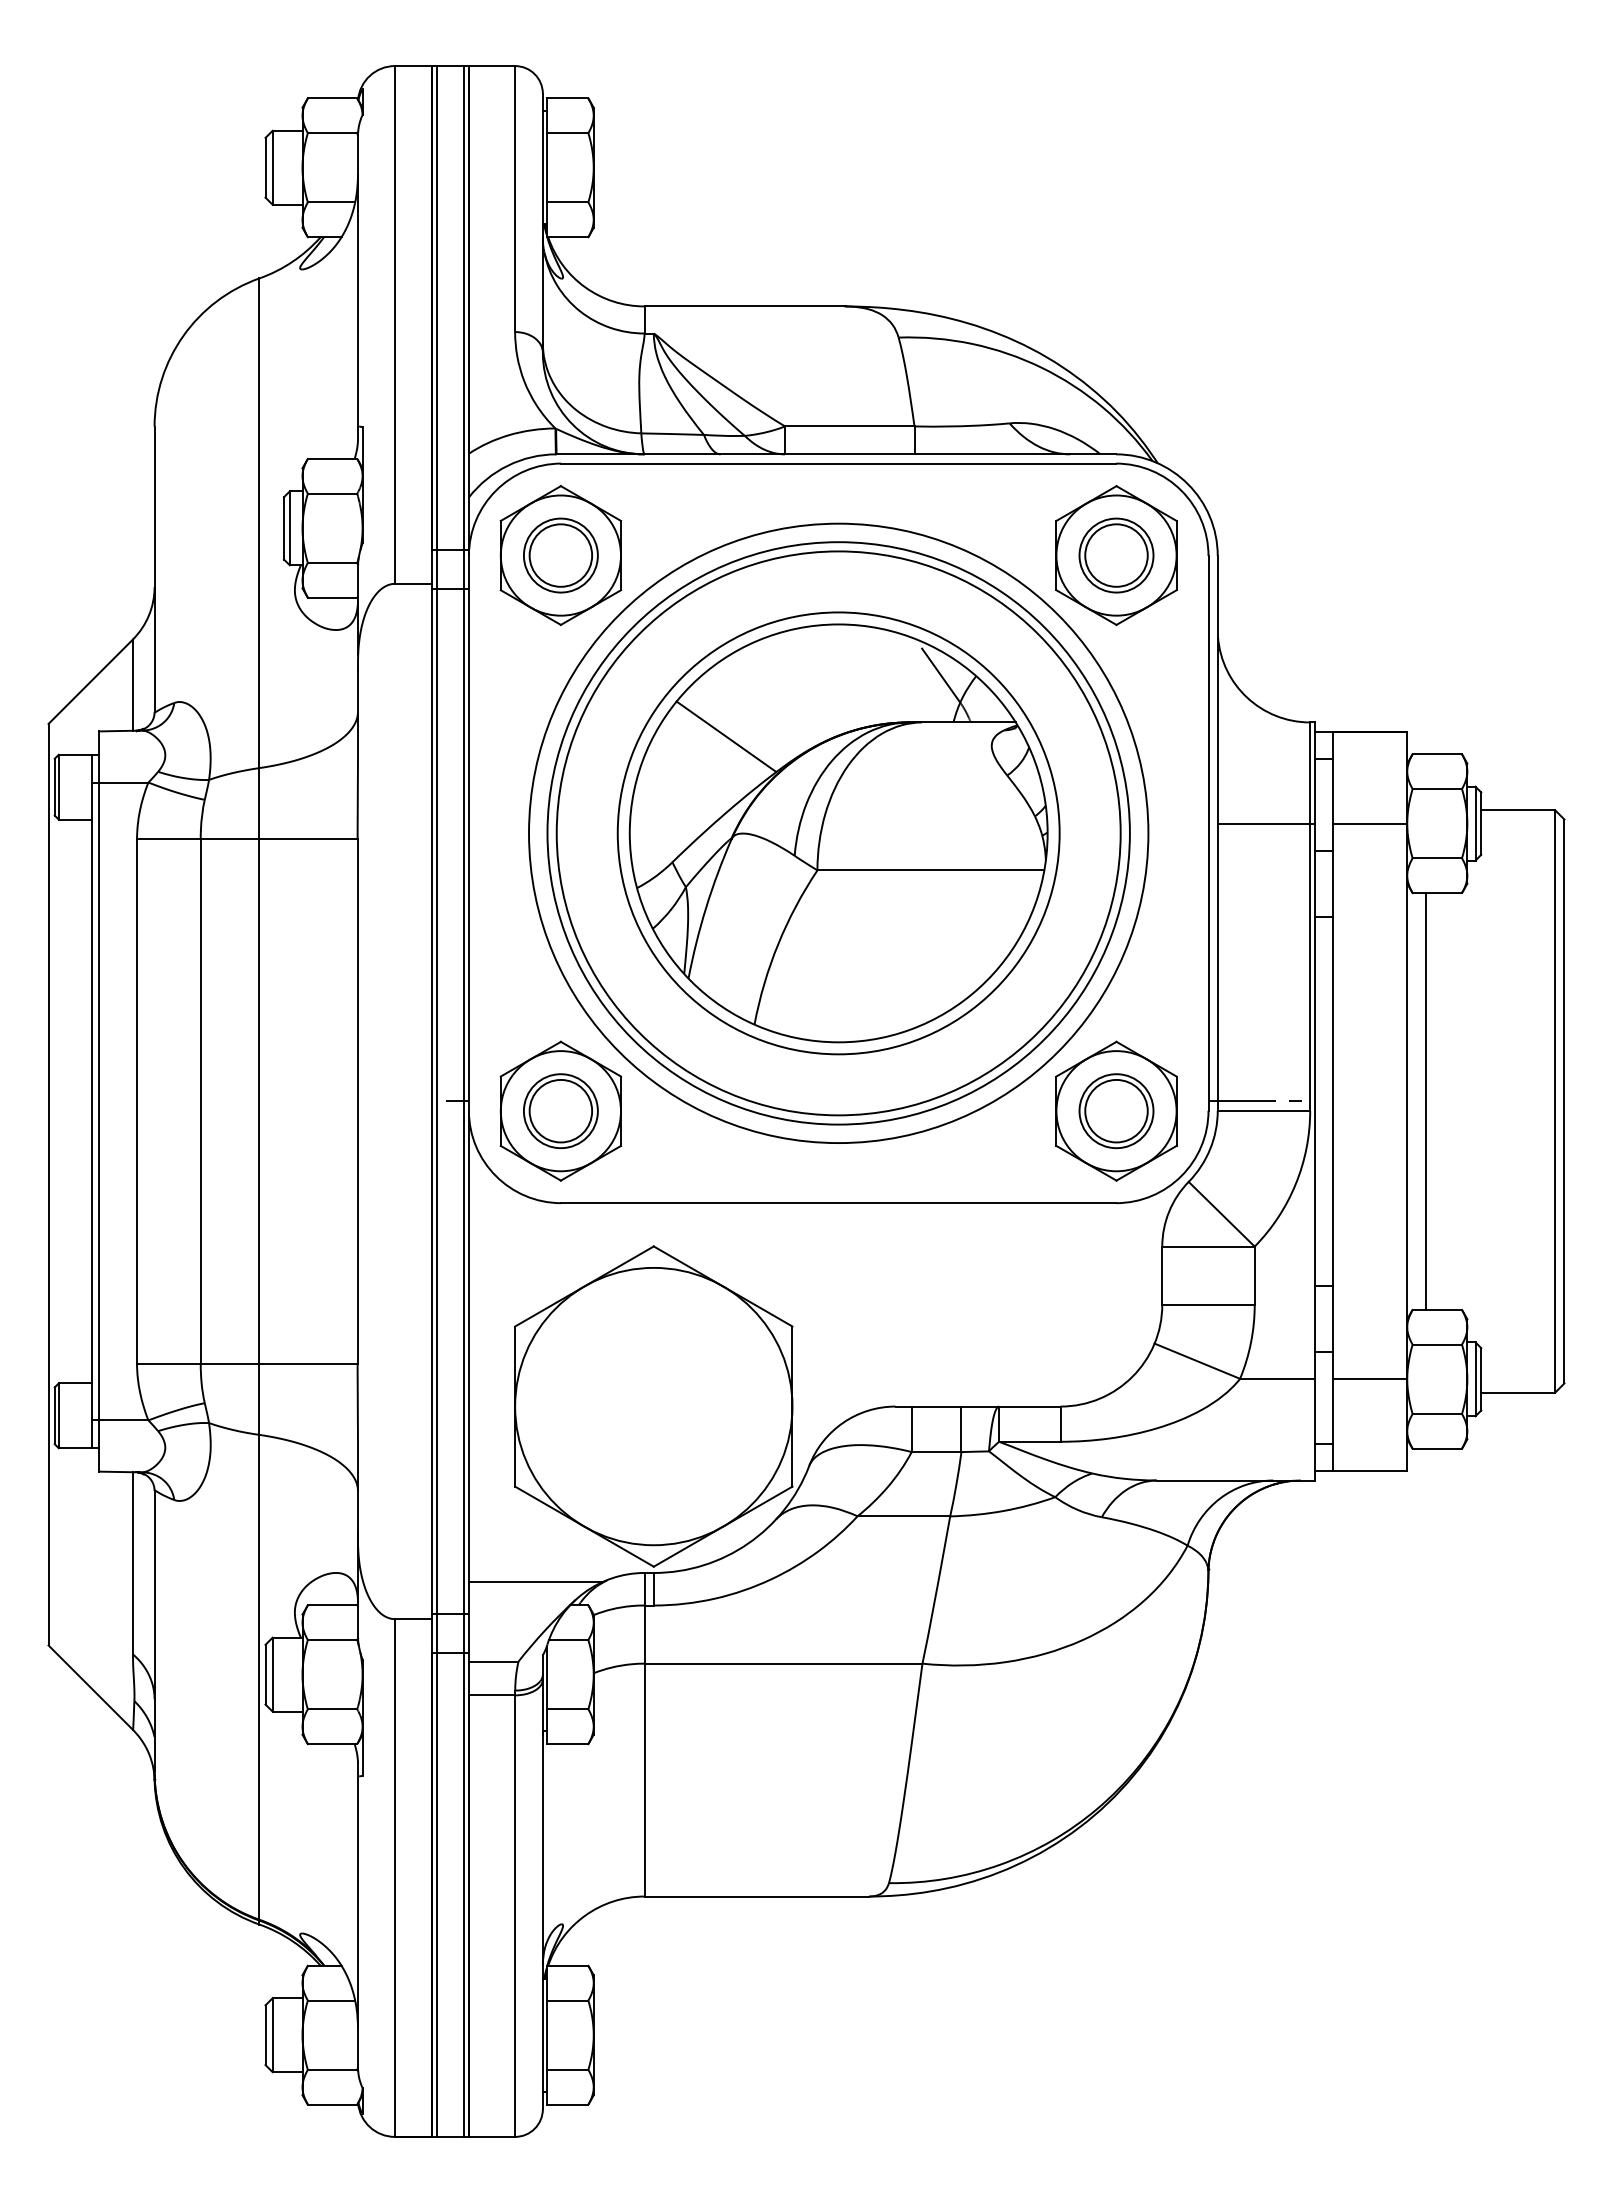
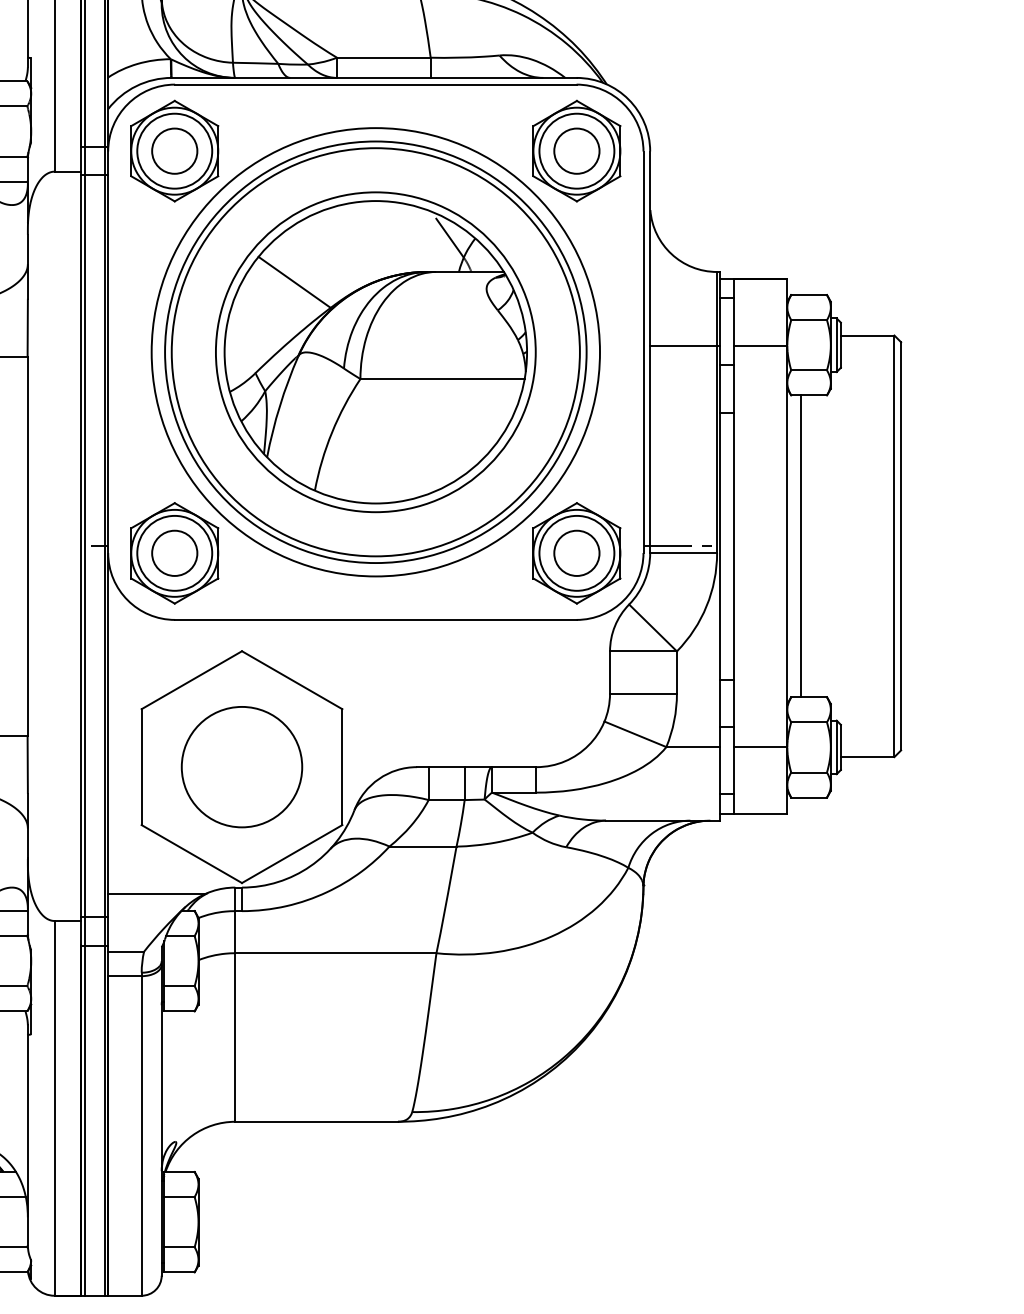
circle: (560, 555) -> (174, 151), size x1.4
circle: (1116, 555) -> (576, 151), size x1.4
circle: (560, 1111) -> (174, 553), size x1.4
circle: (1116, 1111) -> (576, 553), size x1.4
circle: (653, 1406) -> (241, 767), size x0.6

